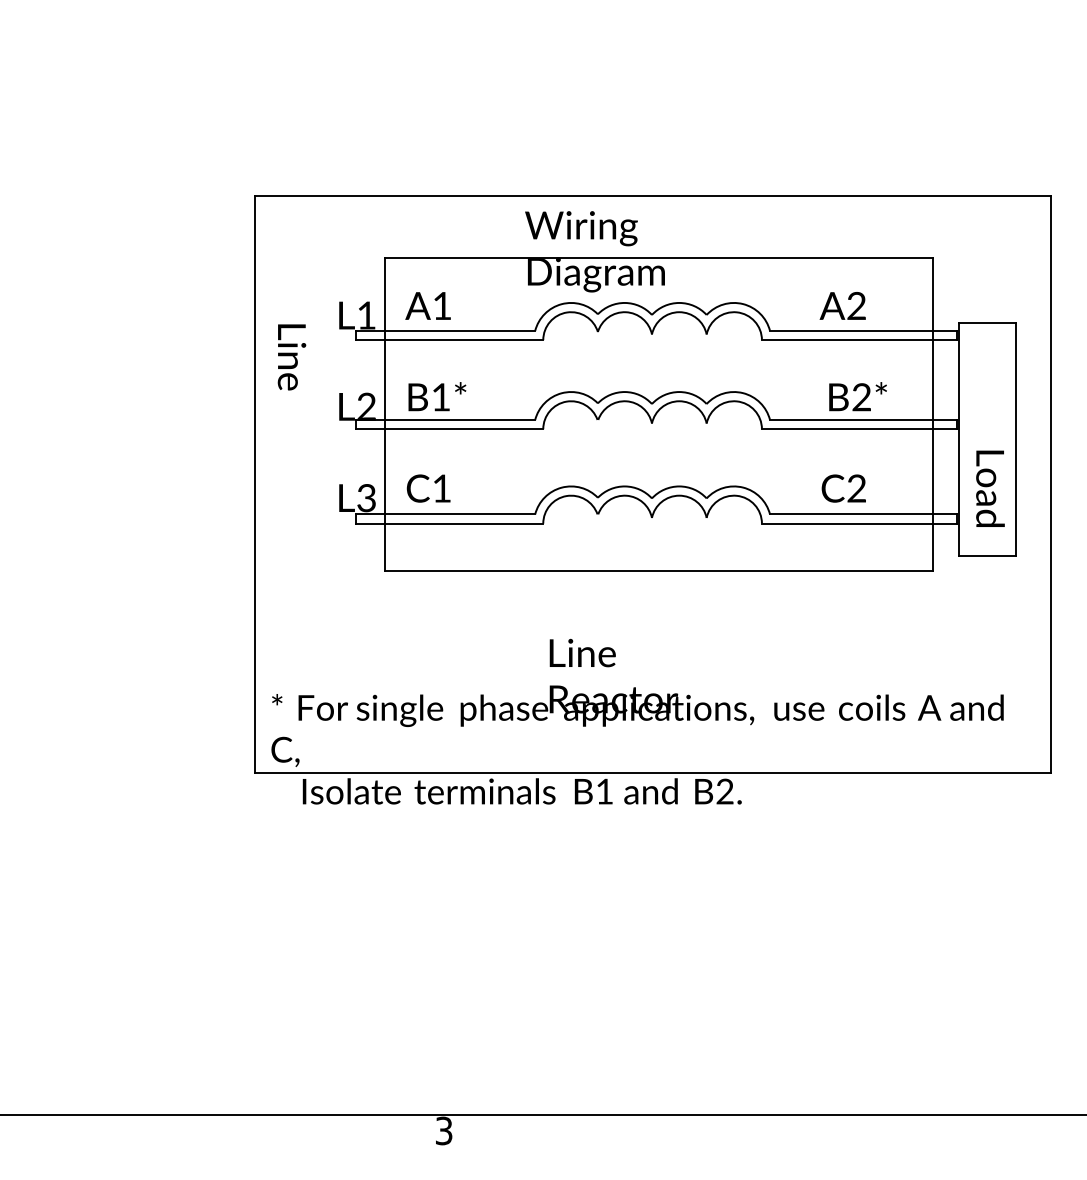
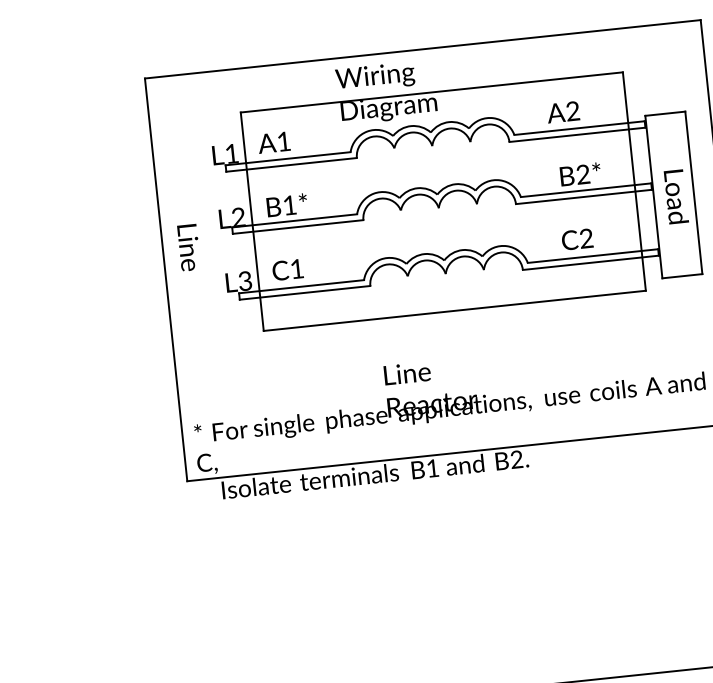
text: (291, 357) -> (188, 247), moved
text: (990, 488) -> (676, 196), moved

